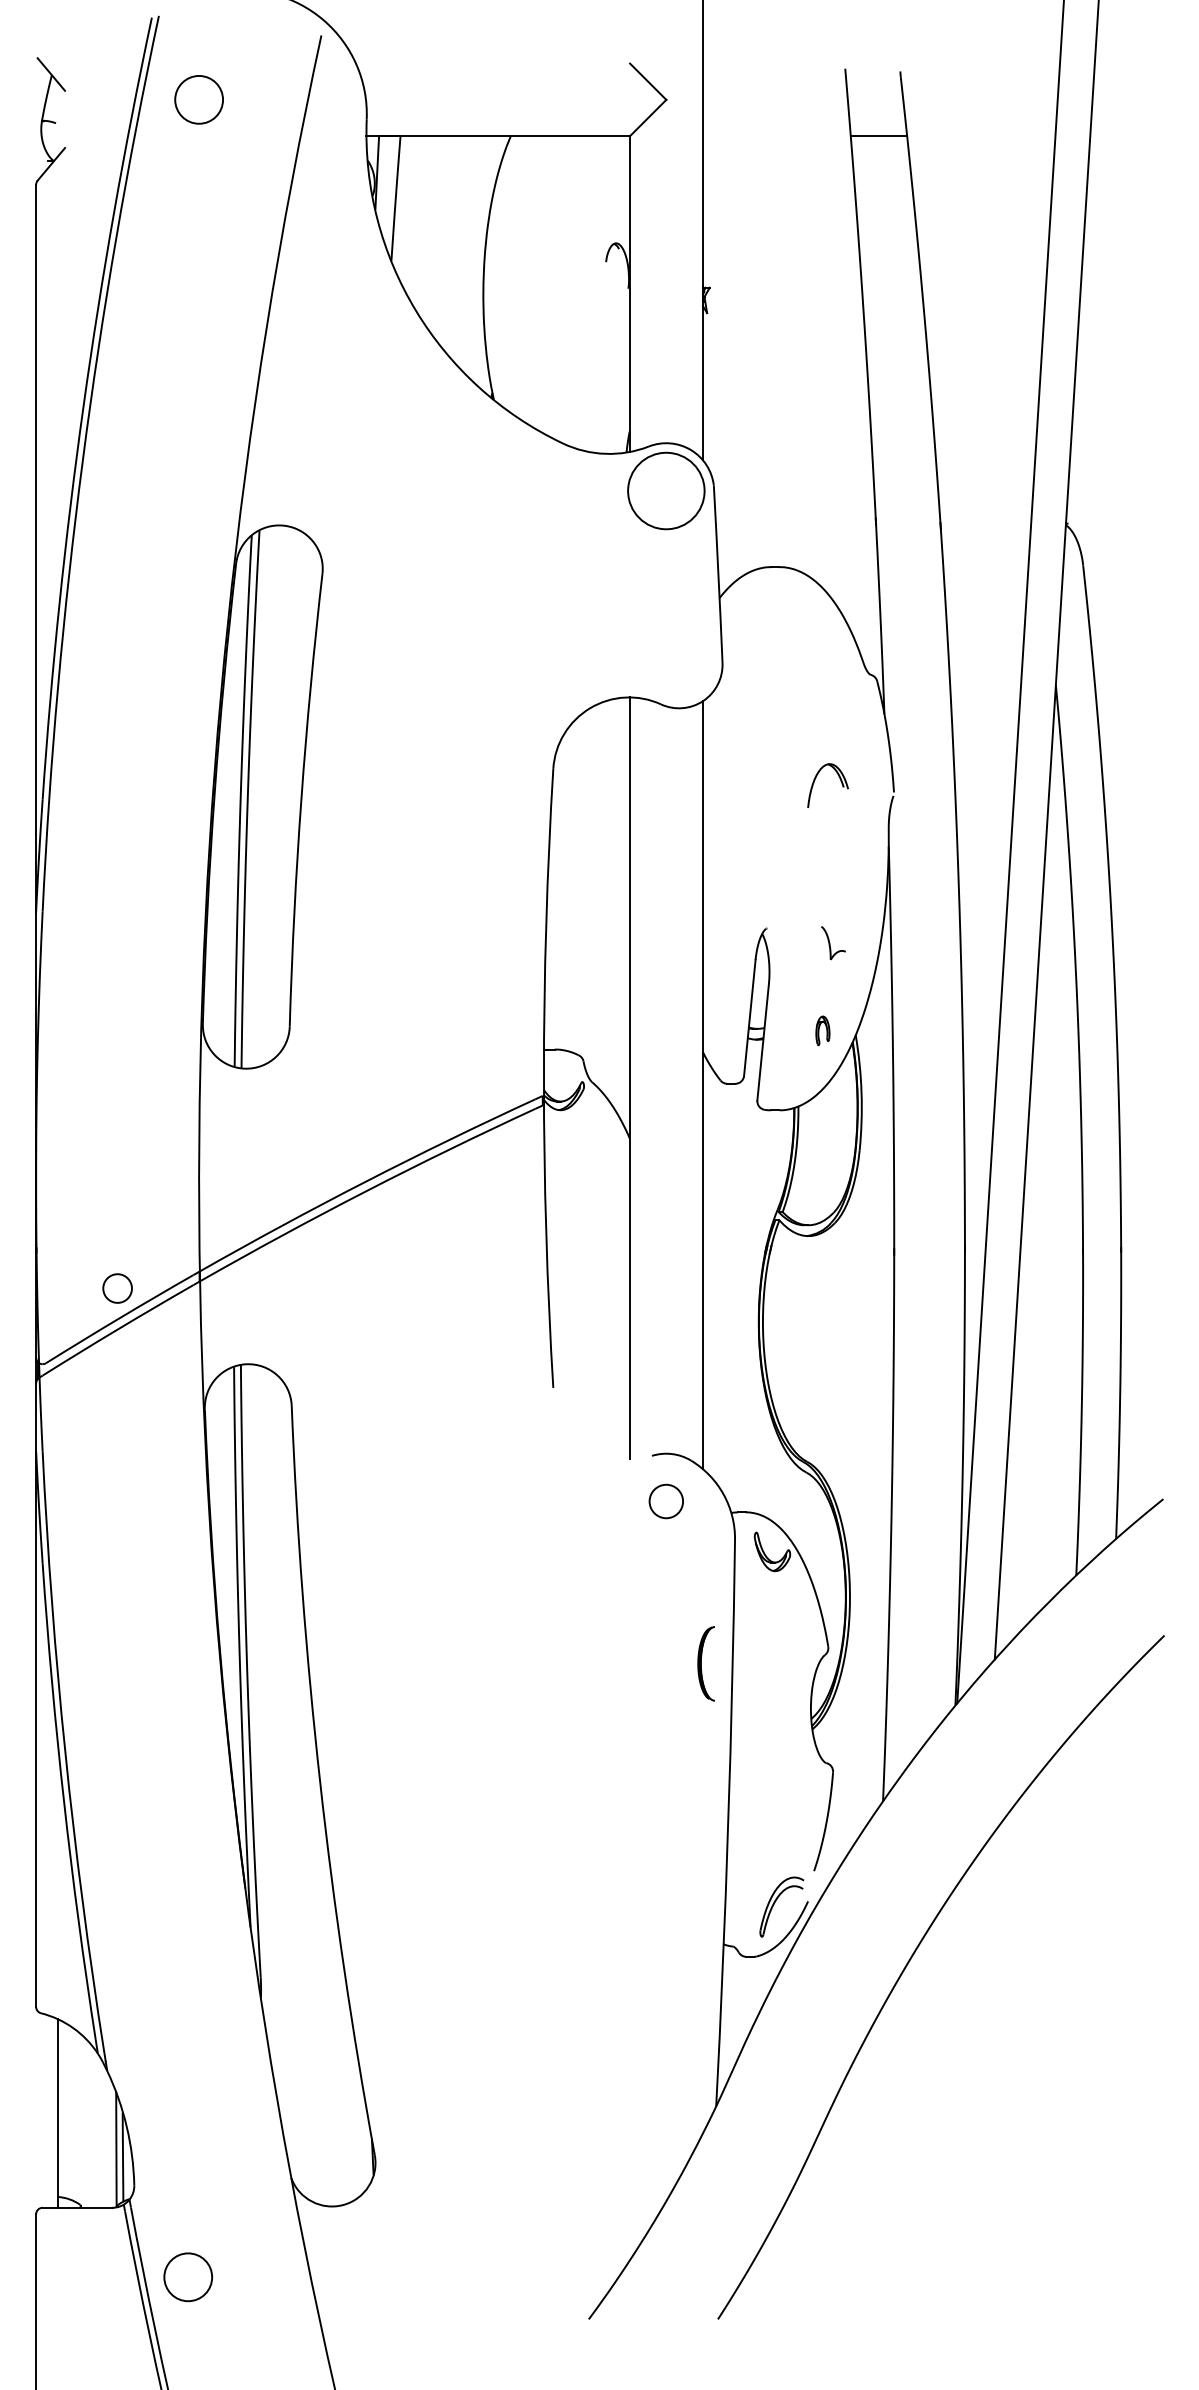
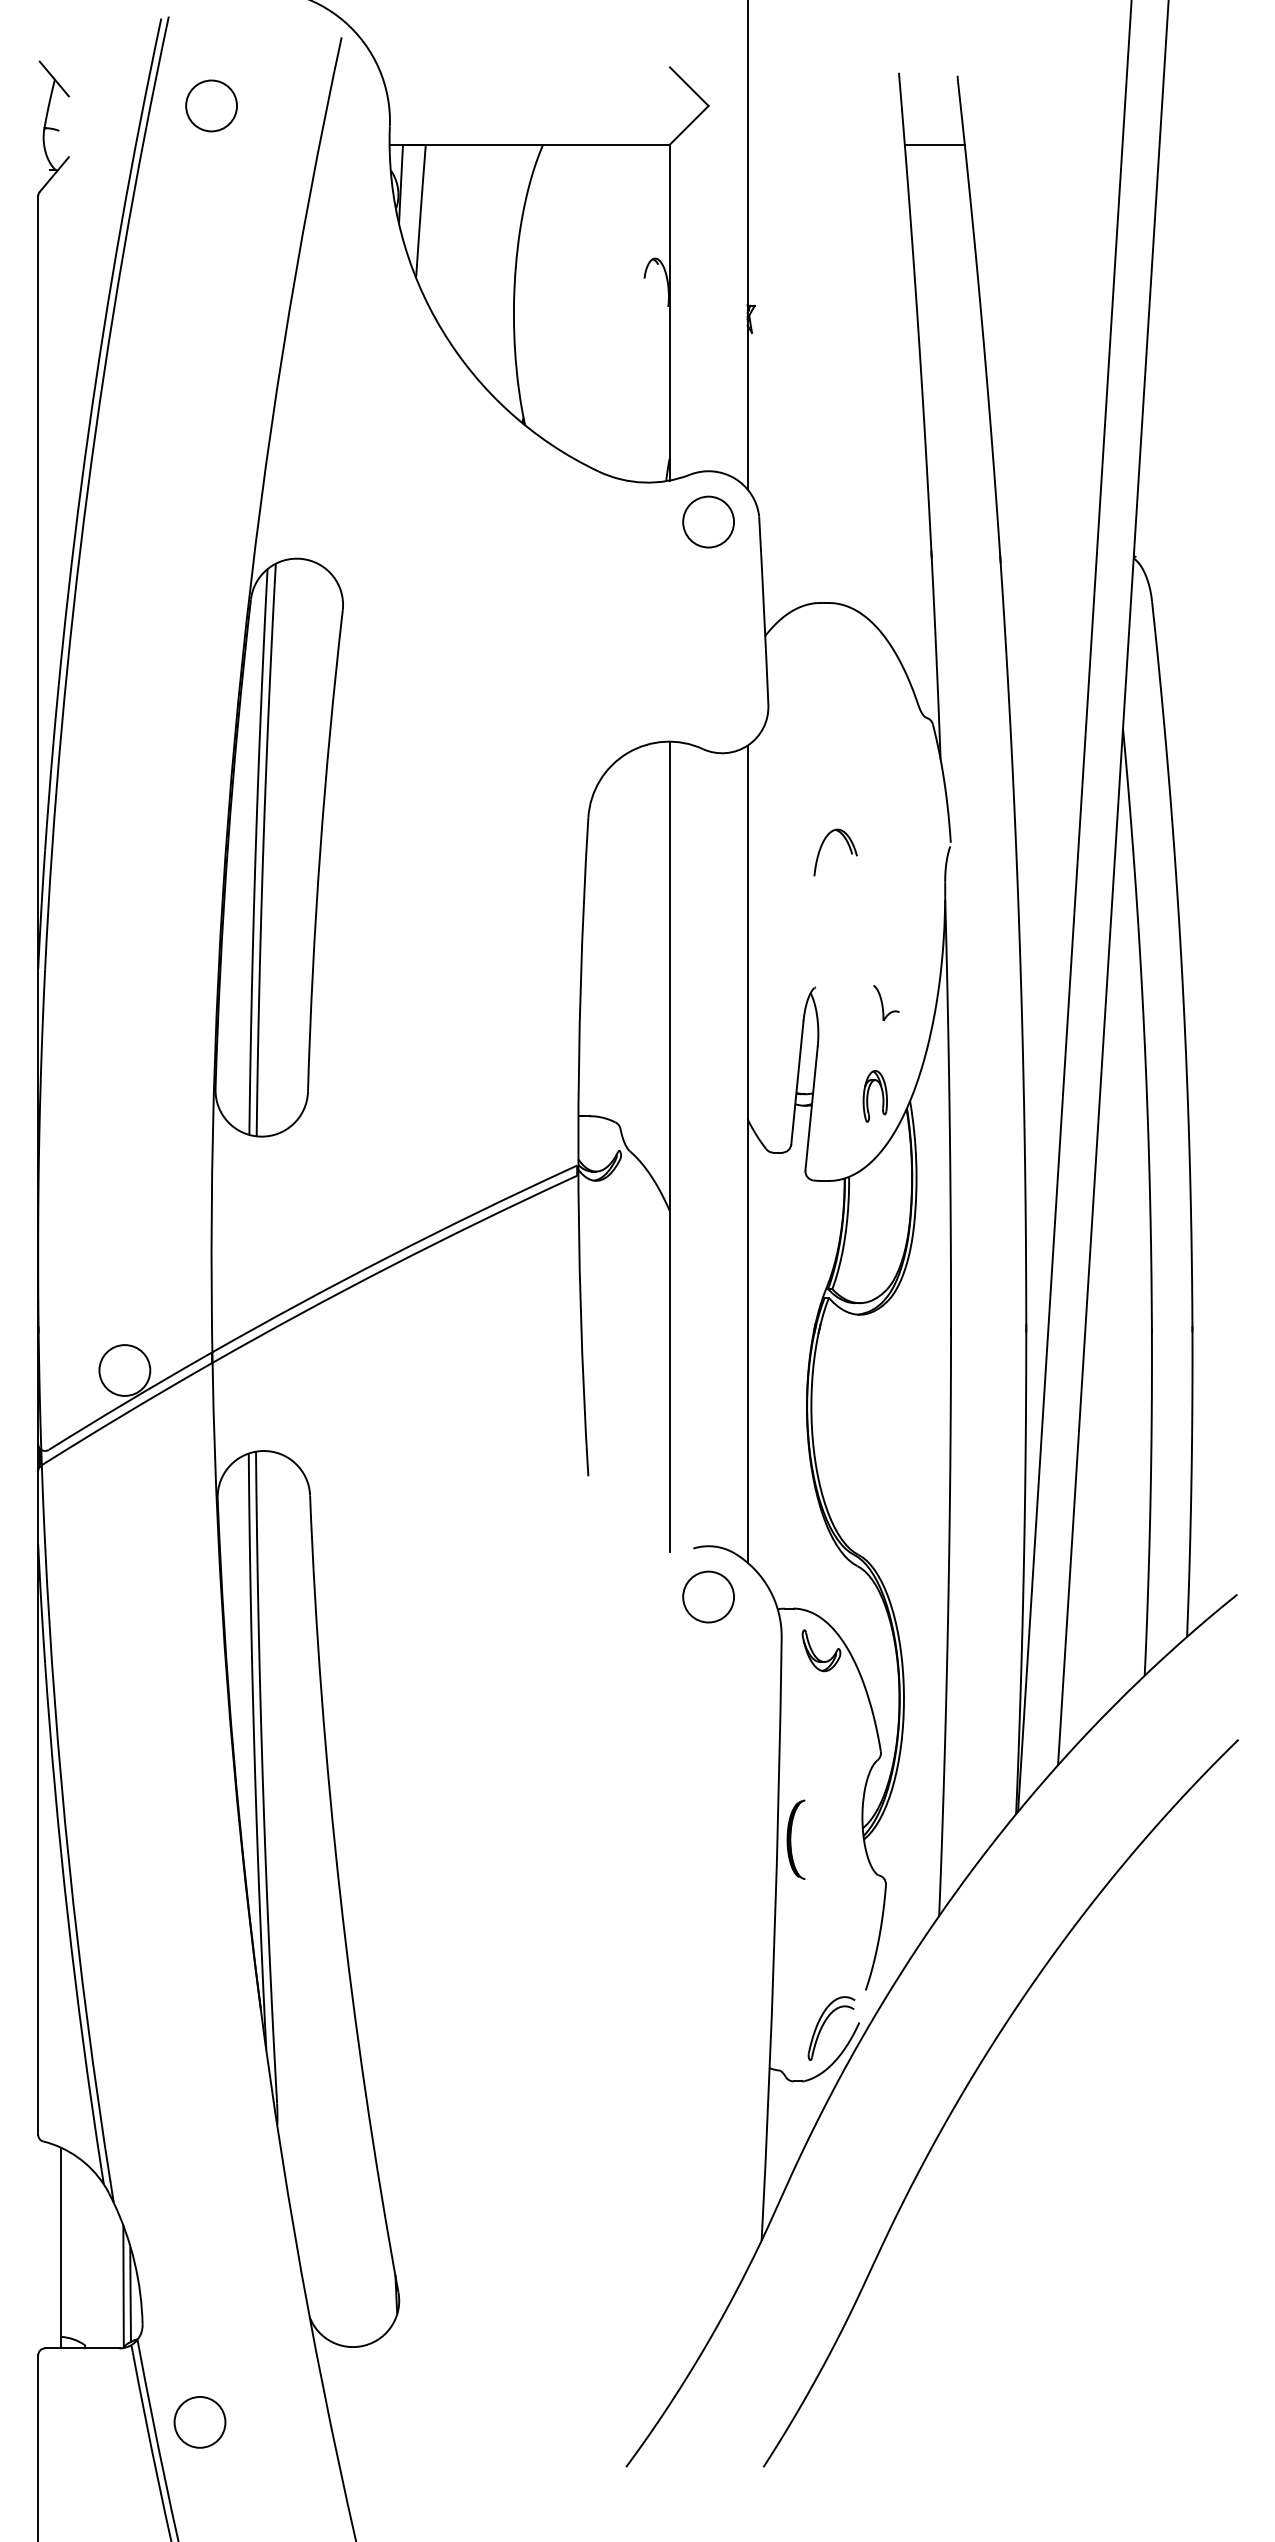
circle: (666, 490) -> (708, 521), size x0.62
part: (815, 779) -> (822, 846), moved
part: (822, 1030) -> (874, 1096), size x1.67
circle: (117, 1288) -> (124, 1370), size x1.67
circle: (666, 1500) -> (708, 1596), size x1.43
part: (705, 1663) -> (795, 1839), moved

